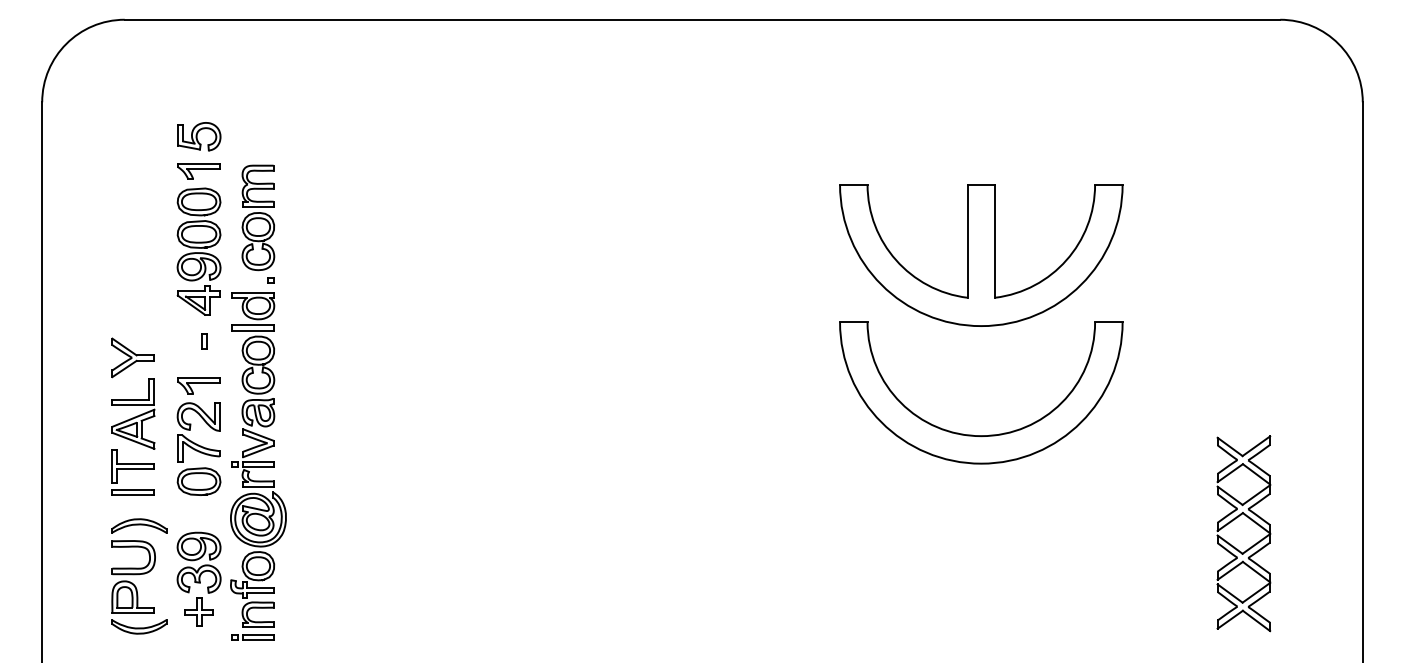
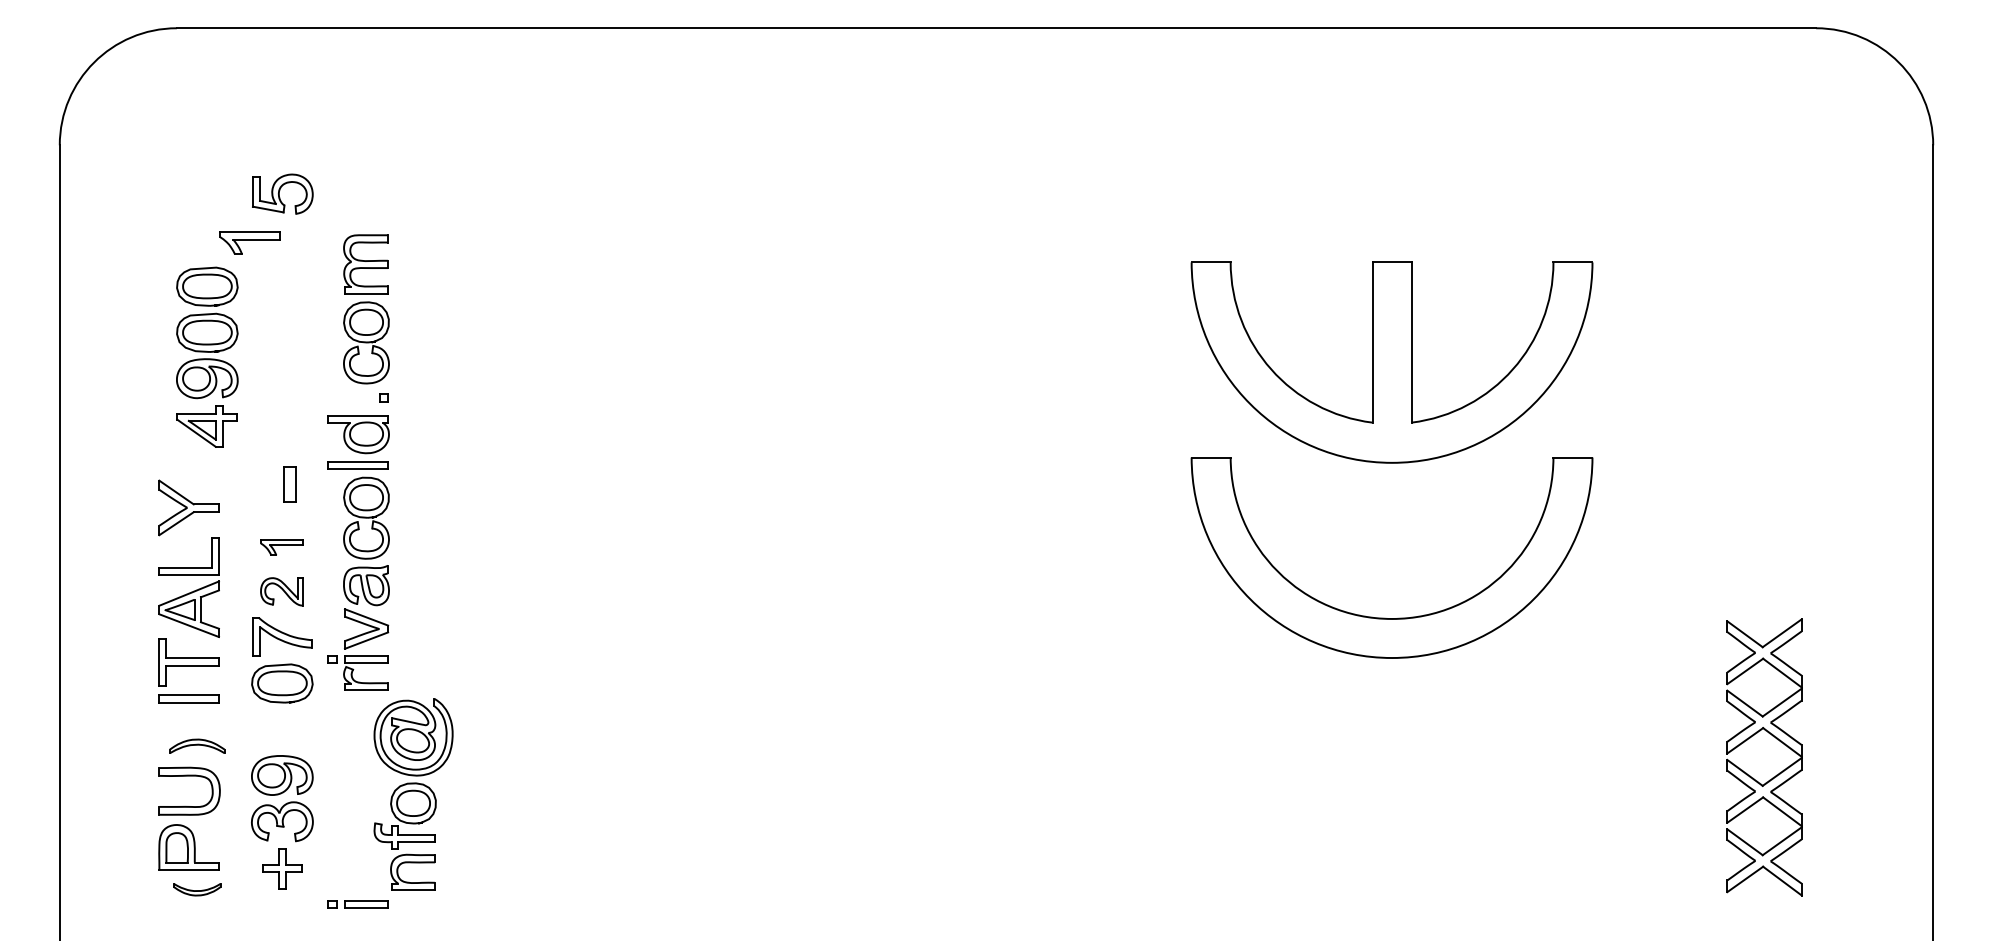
part: (198, 170) -> (249, 242), moved
part: (199, 251) -> (207, 356), moved
part: (204, 341) -> (290, 484), size x1.6
part: (198, 385) -> (281, 547), size x0.7
part: (198, 416) -> (281, 591), size x0.7
part: (138, 525) -> (196, 745), size x0.7
part: (258, 559) -> (413, 794), moved
part: (138, 626) -> (196, 889), size x0.6

